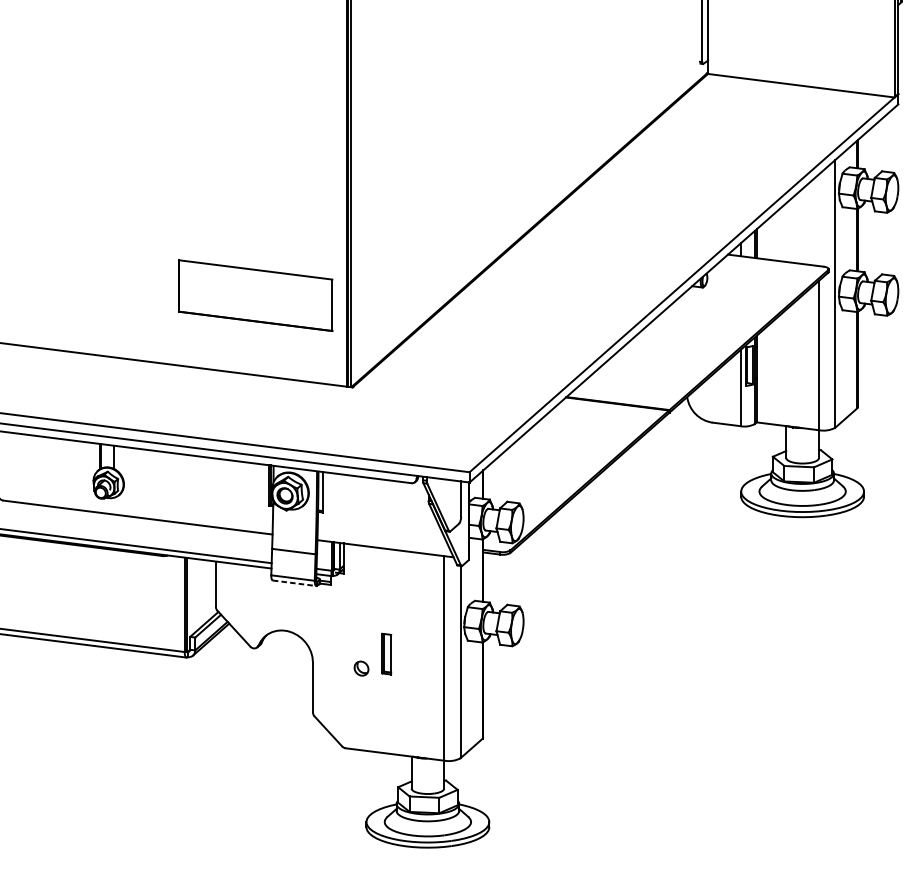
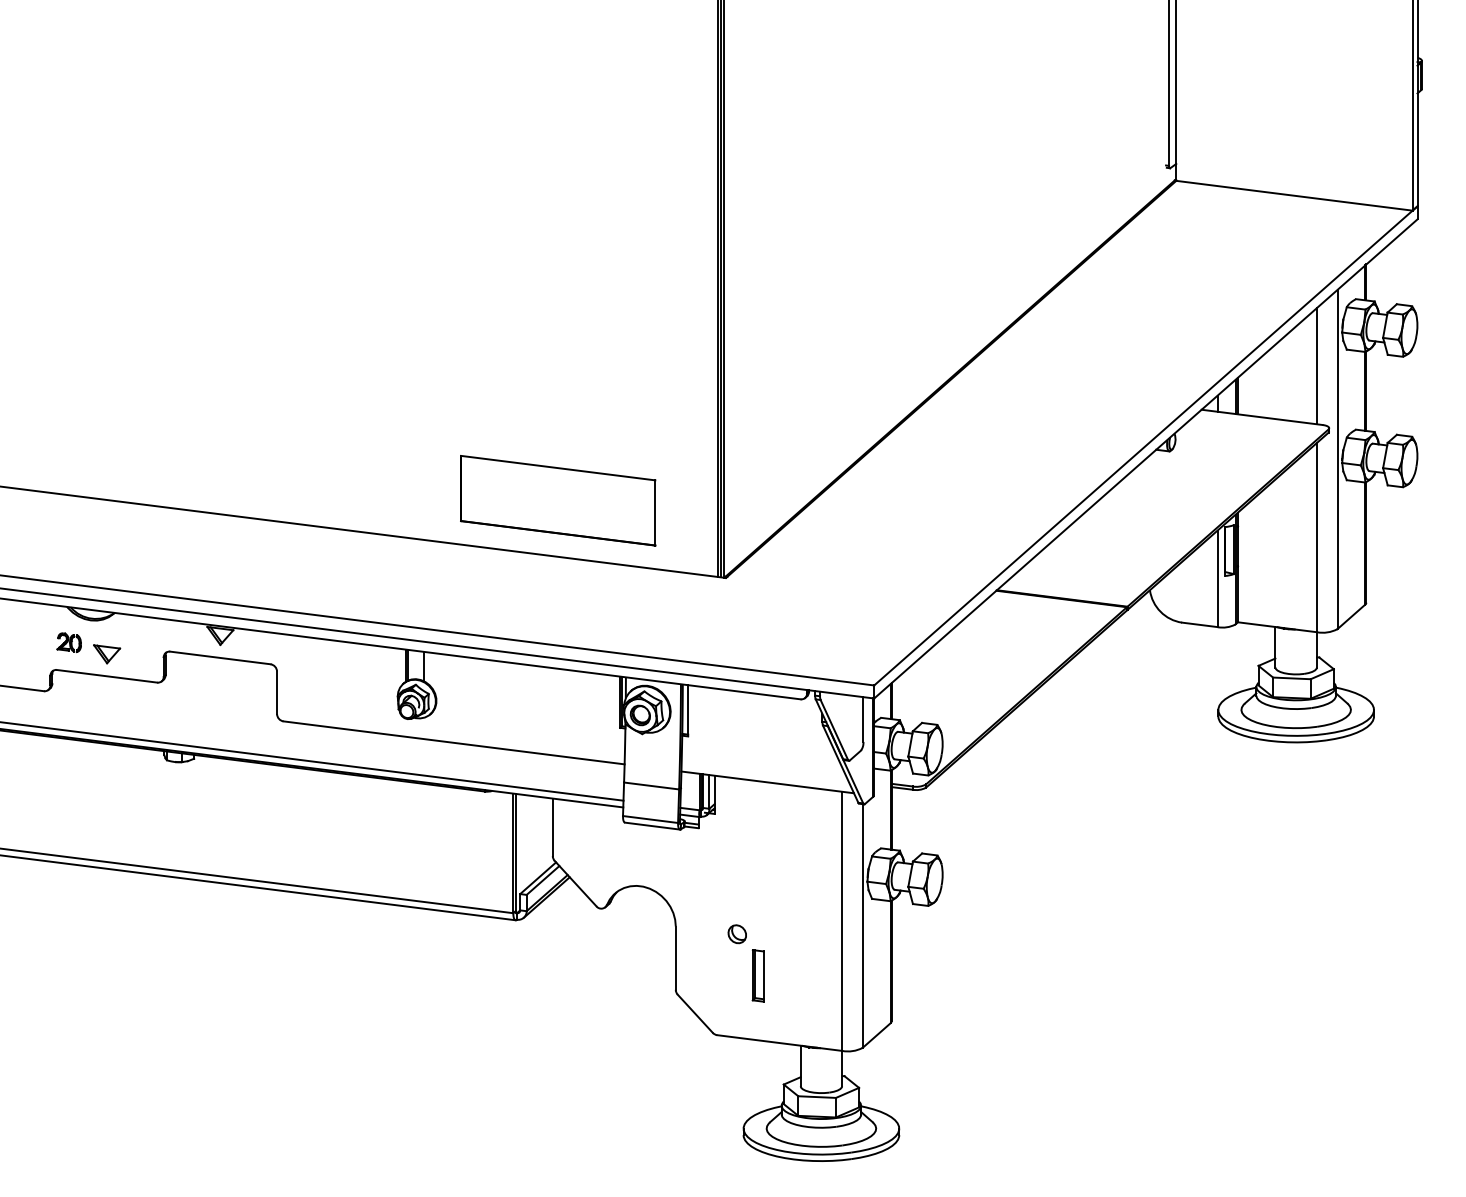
line: (818, 220) -> (1316, 366), added
part: (255, 295) -> (558, 500), moved
line: (294, 583) -> (652, 826), dashed -> solid
part: (386, 653) -> (757, 975), moved

